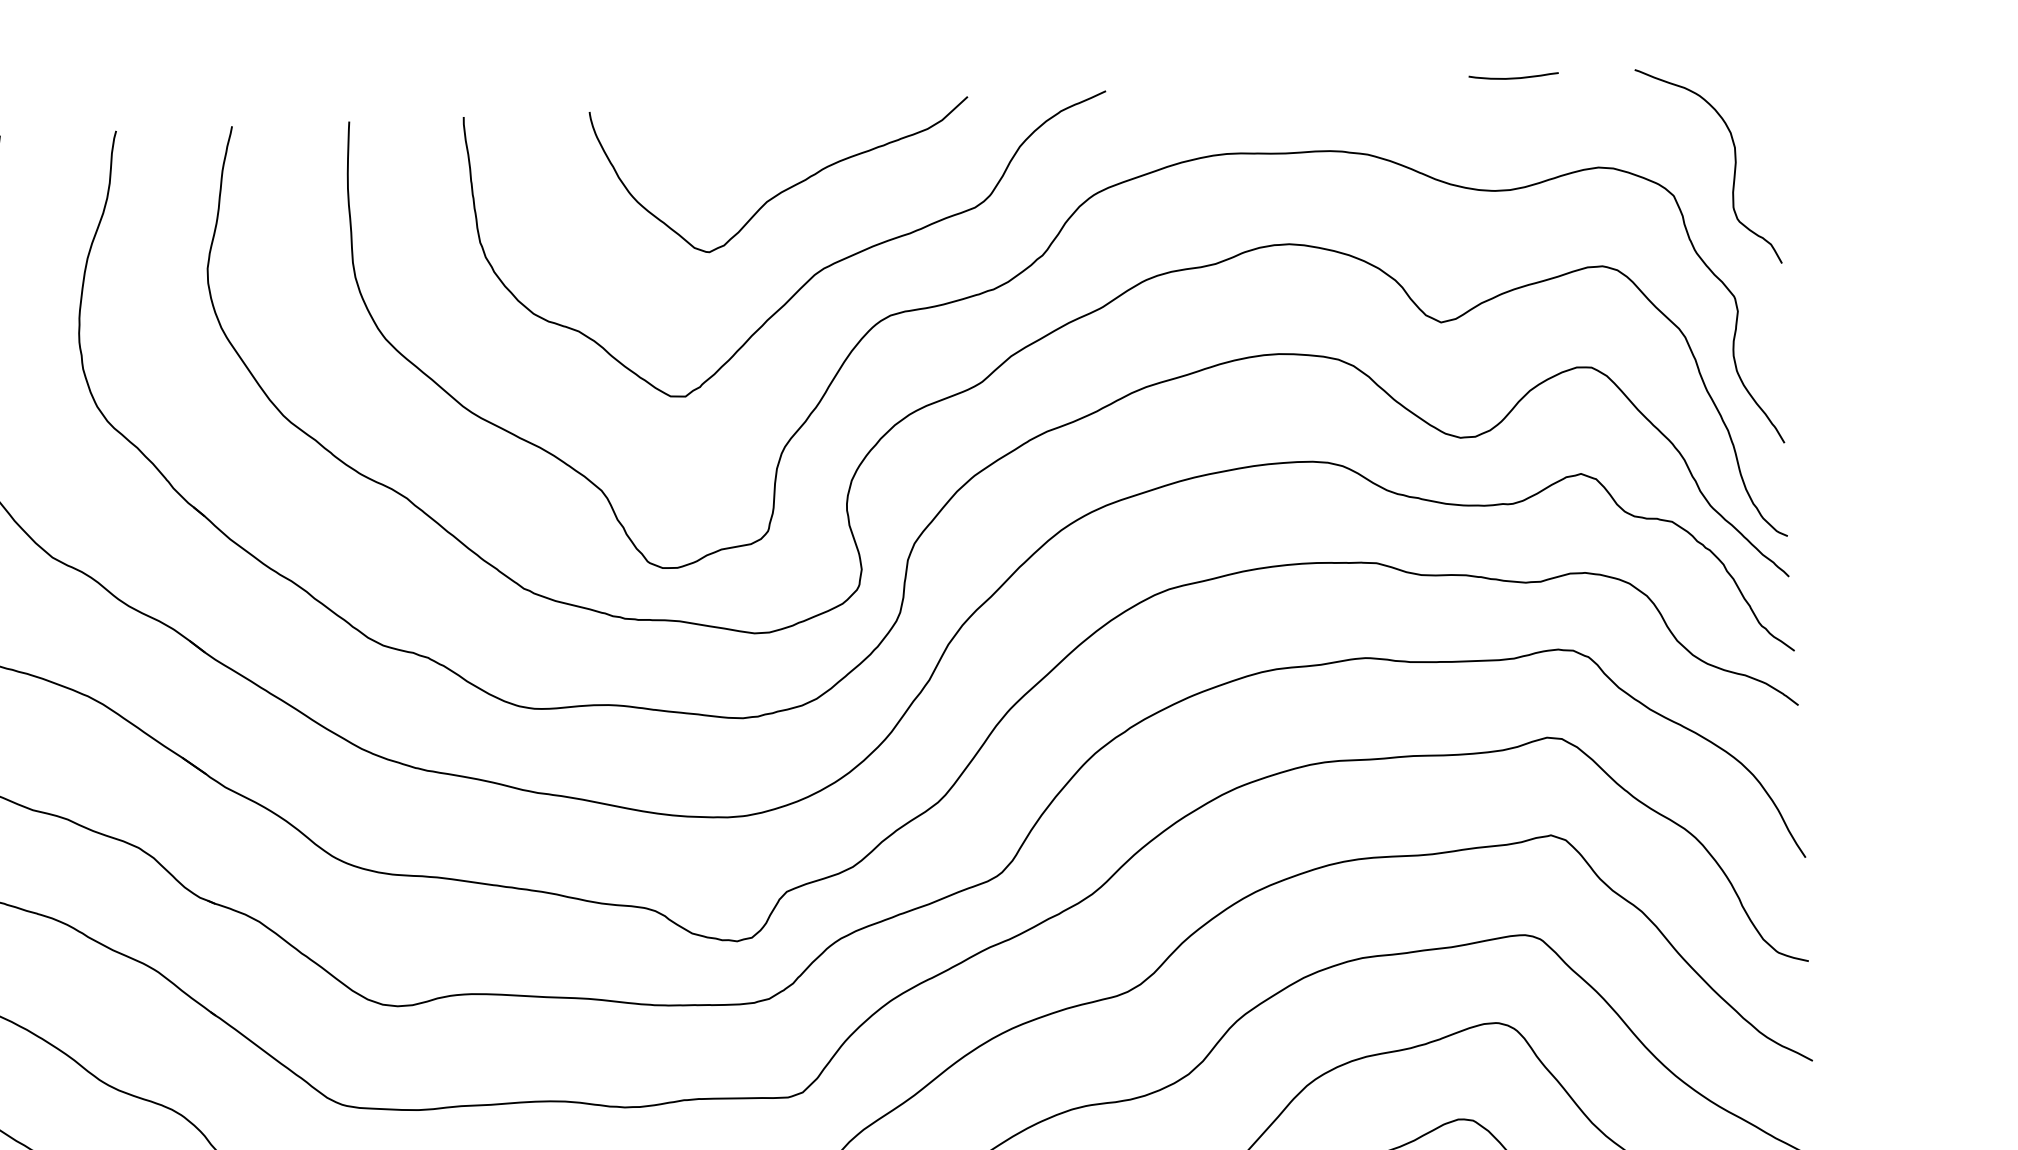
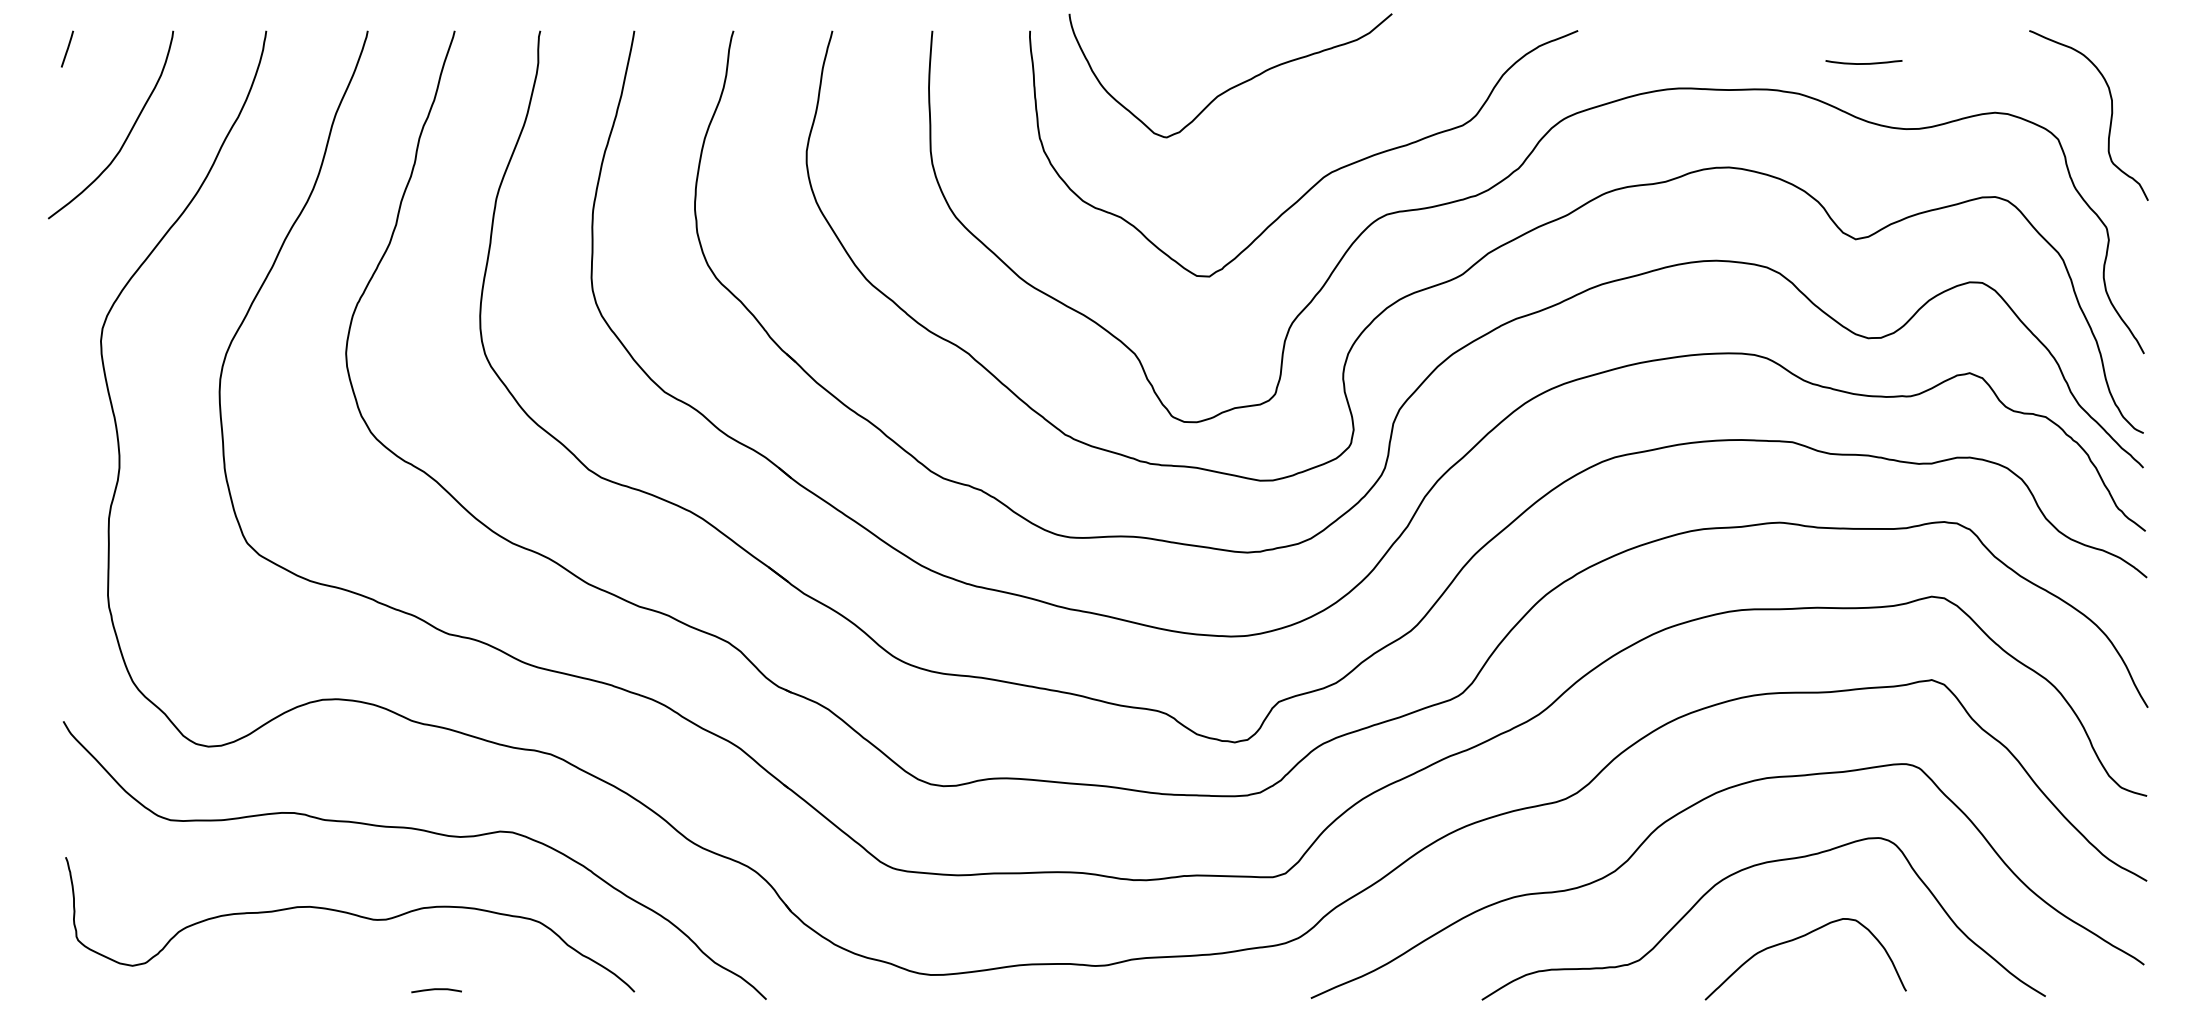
curve: (1513, 77) -> (1863, 63), moved
curve: (786, 188) -> (1234, 85), moved

